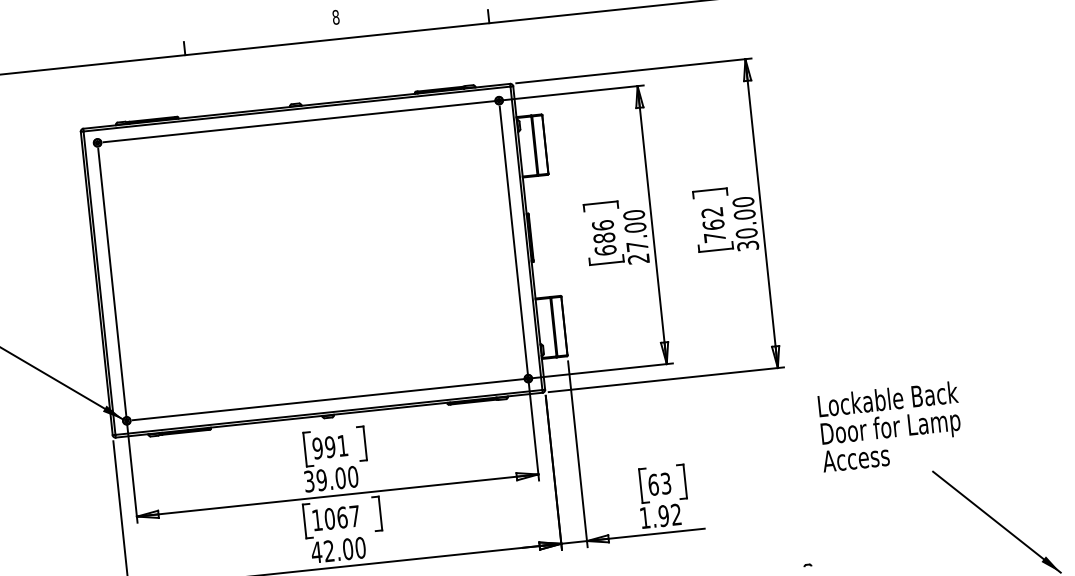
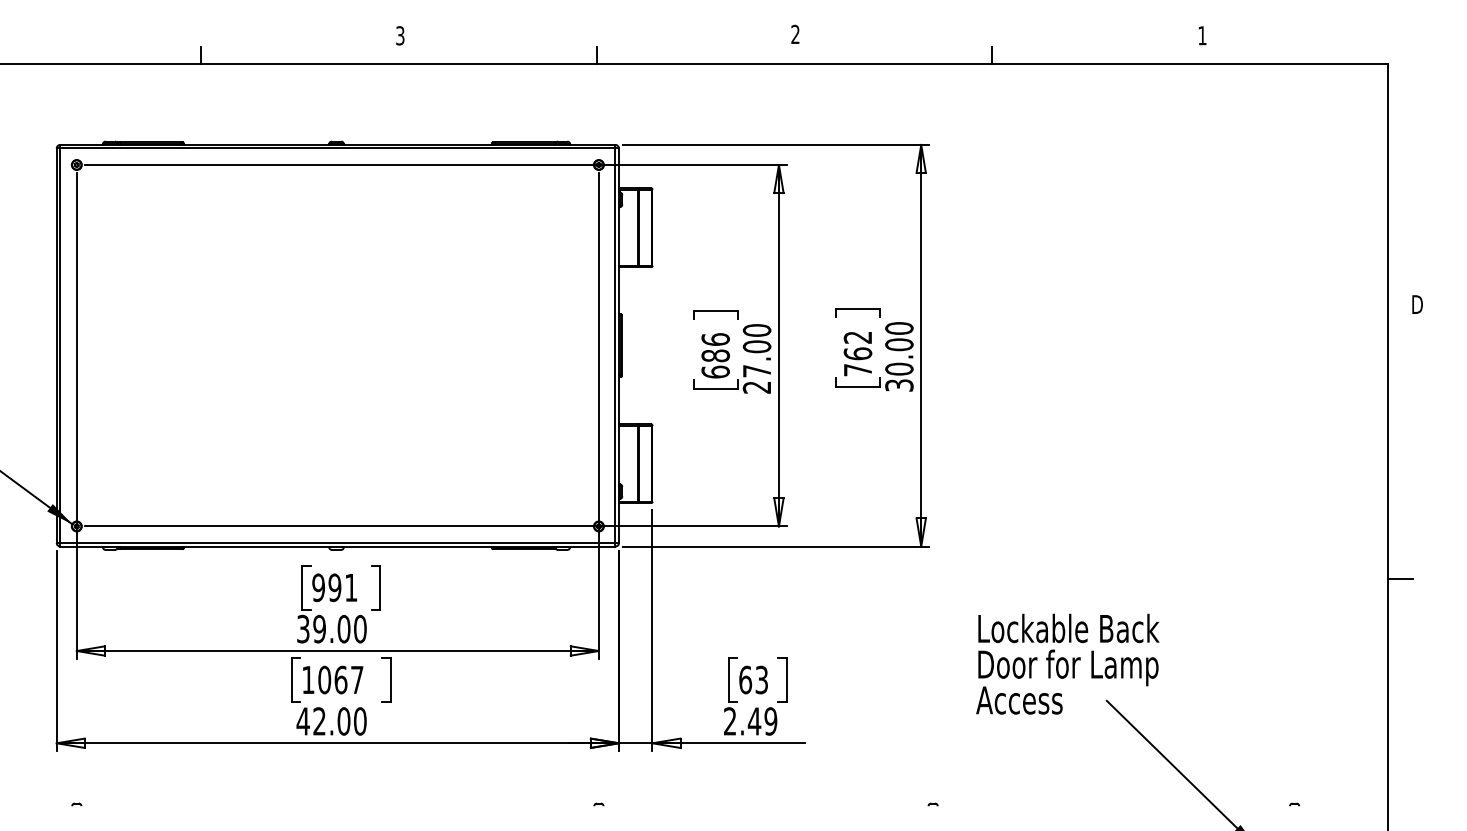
text: (336, 17) -> (400, 35), 8 -> 3
text: (889, 426) -> (1067, 663), moved
text: (660, 516) -> (750, 721), 1.92 -> 2.49

